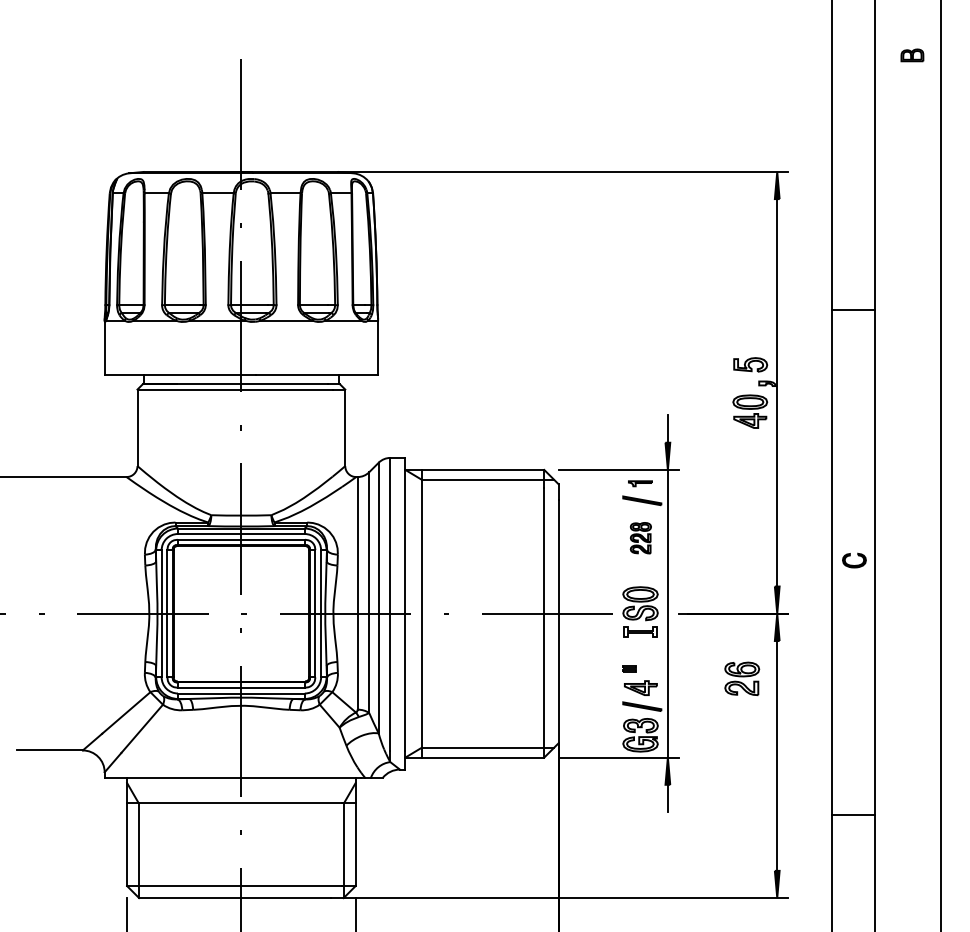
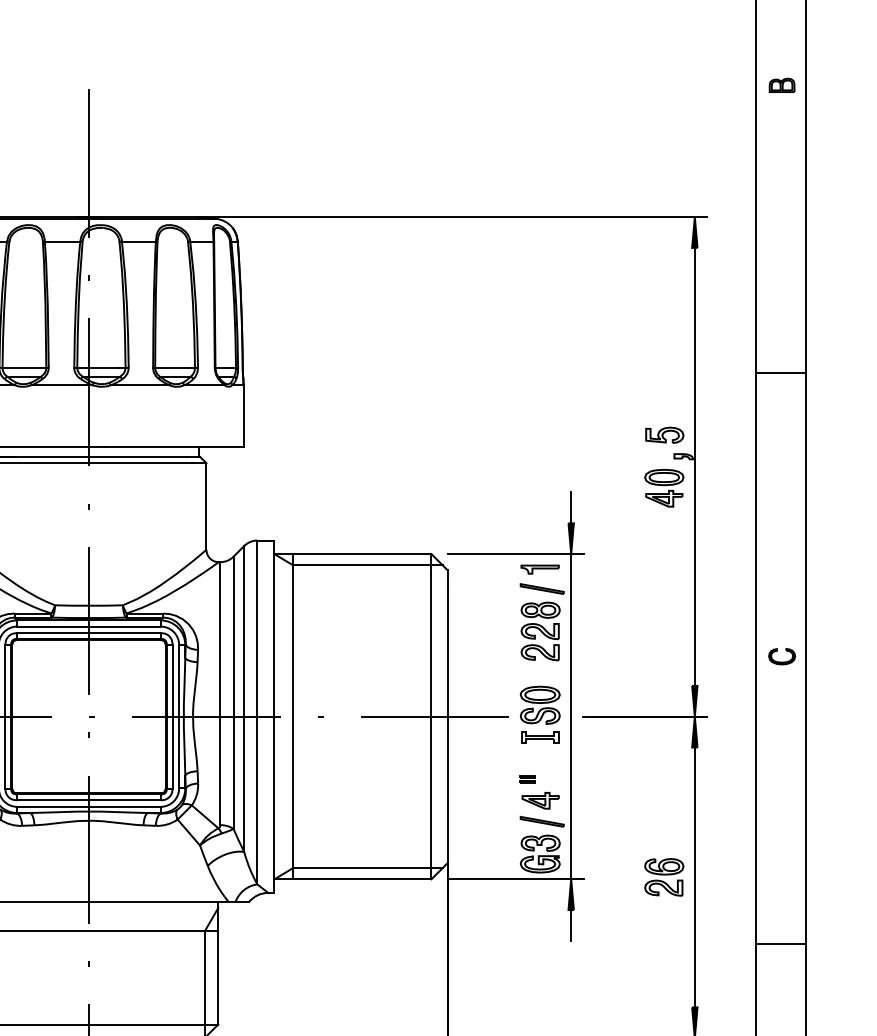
part: (912, 55) -> (782, 85), moved
part: (640, 483) -> (540, 569), size x1.43
part: (640, 537) -> (540, 630), size x1.67
part: (742, 678) -> (664, 876), moved

